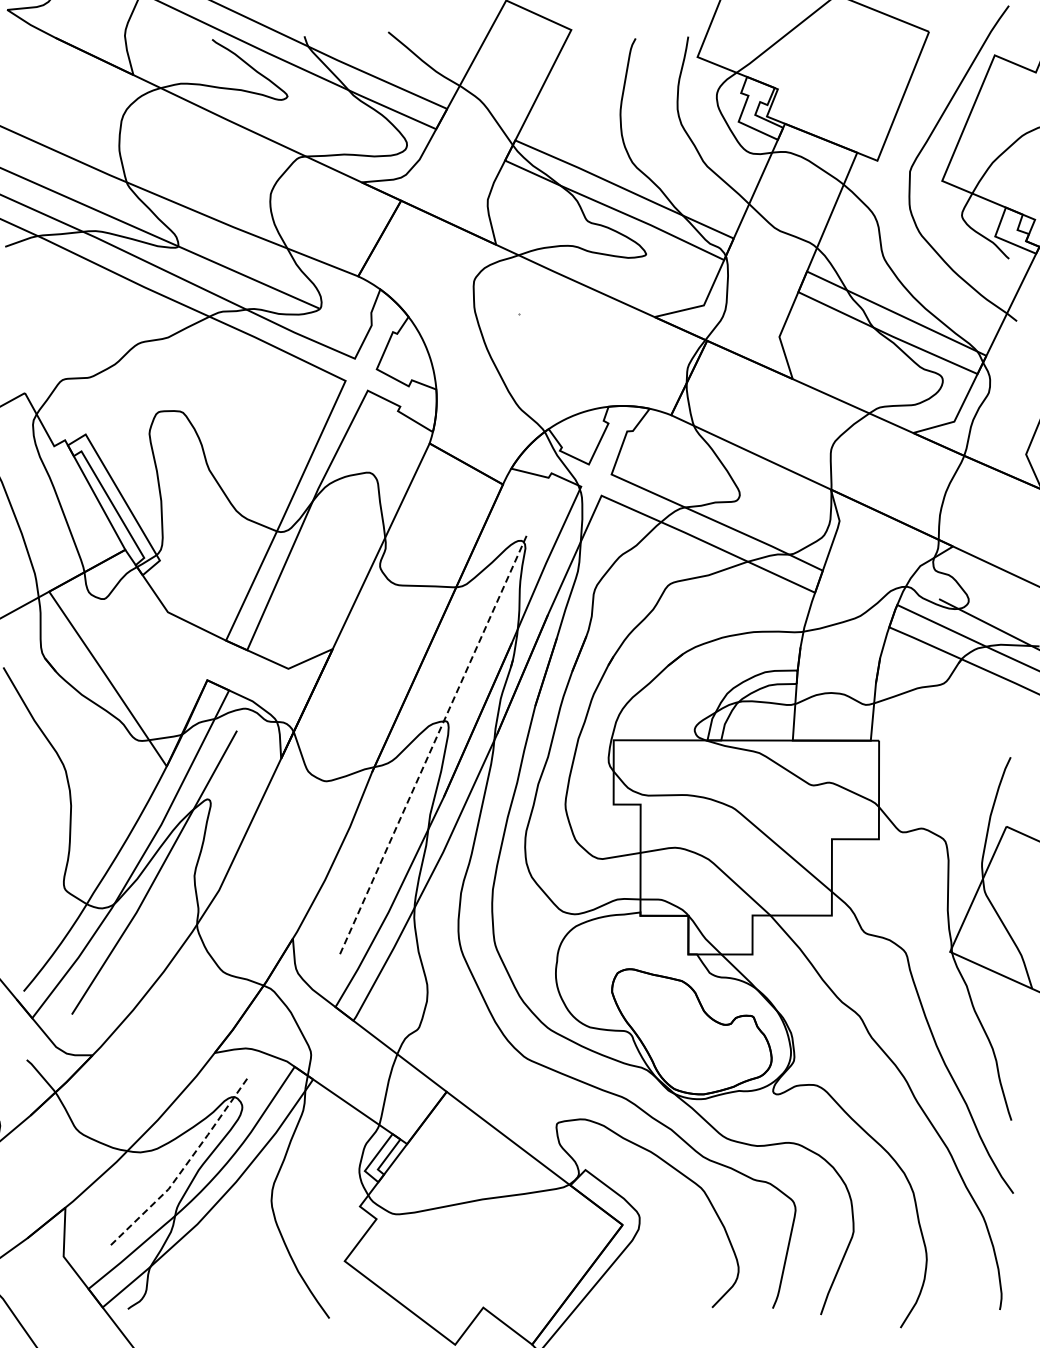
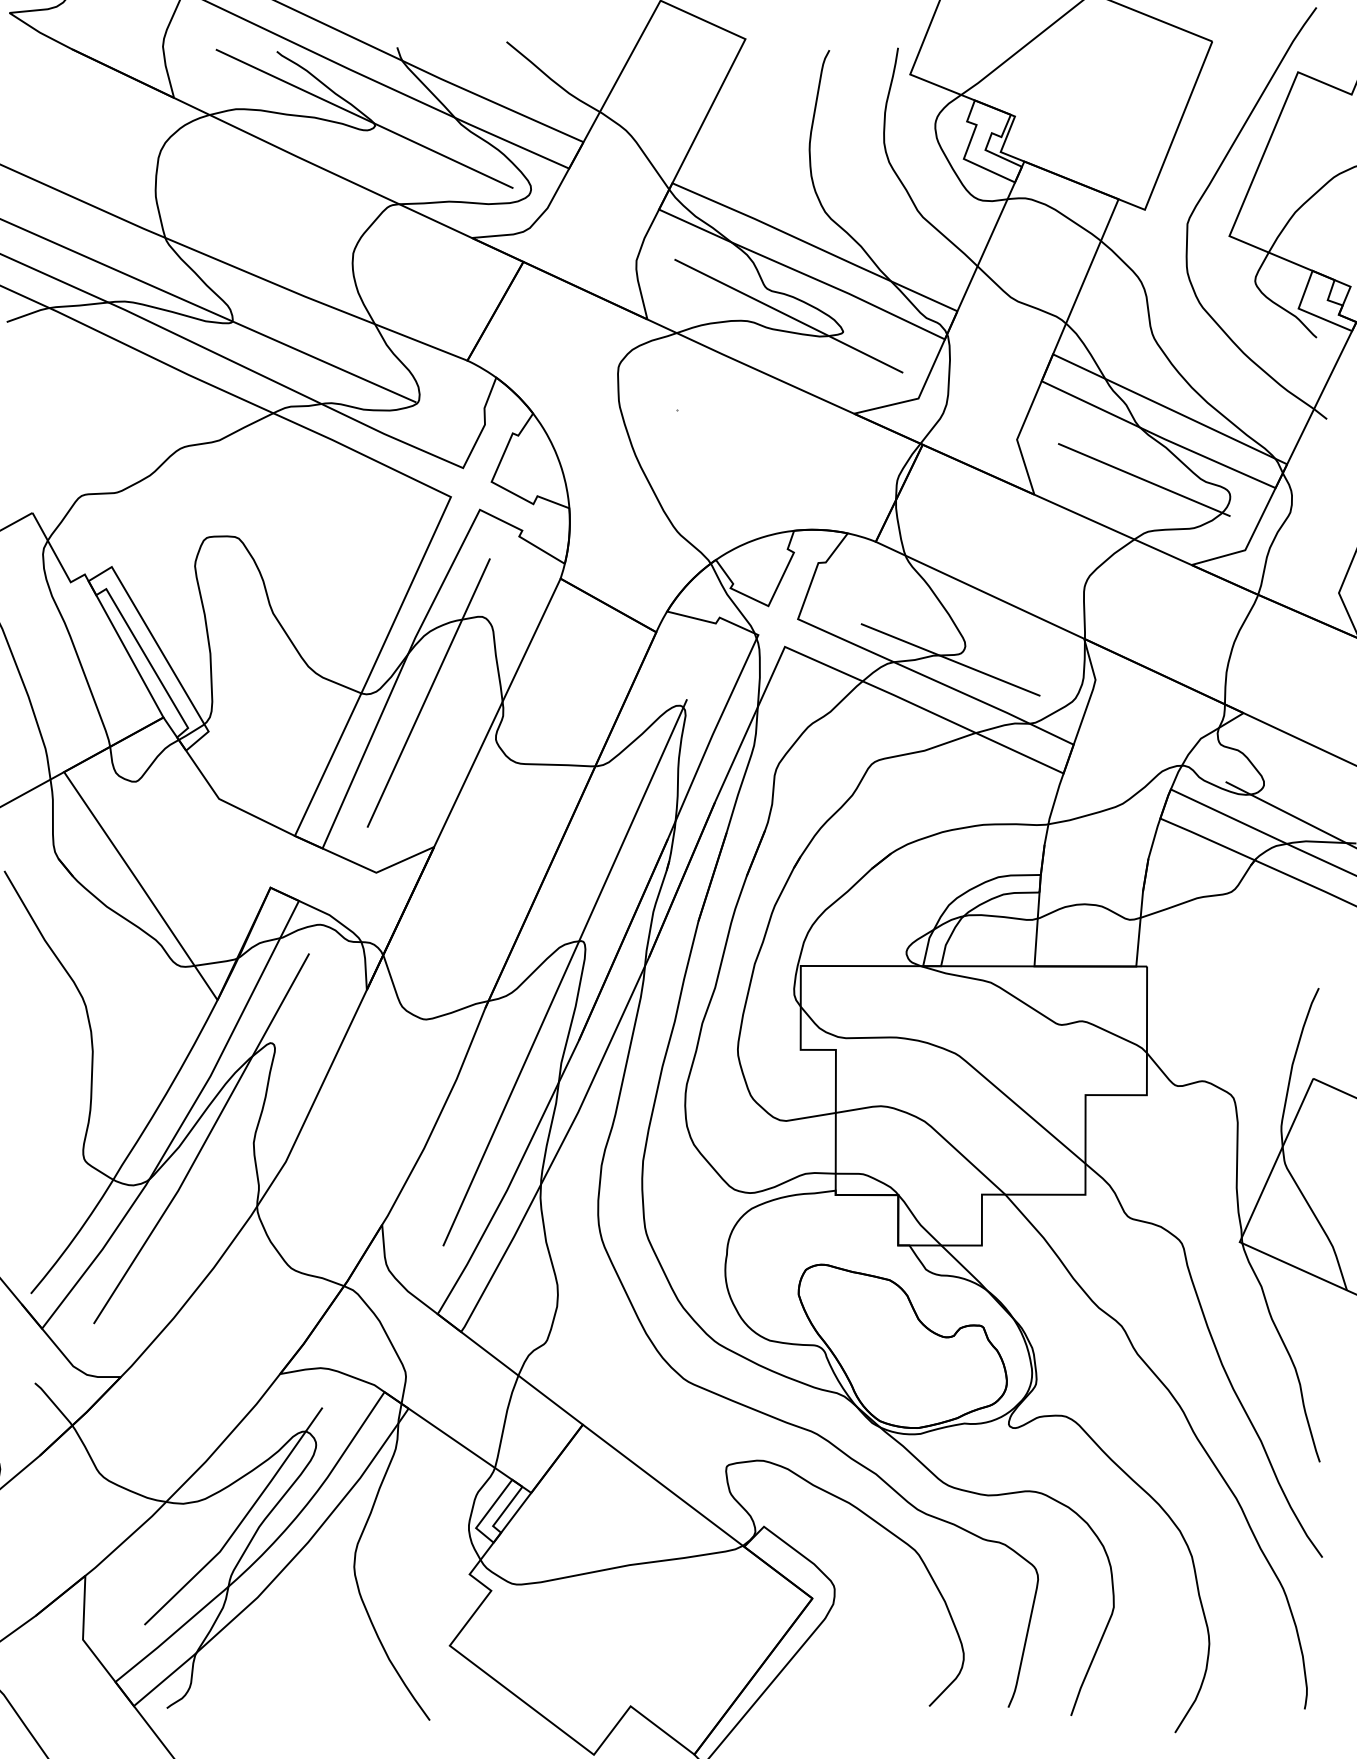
line: (279, 91) -> (364, 119), added
line: (604, 242) -> (788, 316), added
line: (876, 367) -> (1143, 479), added
line: (728, 505) -> (950, 659), added
line: (328, 530) -> (428, 692), added
line: (432, 746) -> (564, 974), dashed -> solid
line: (184, 1166) -> (240, 1522), dashed -> solid

